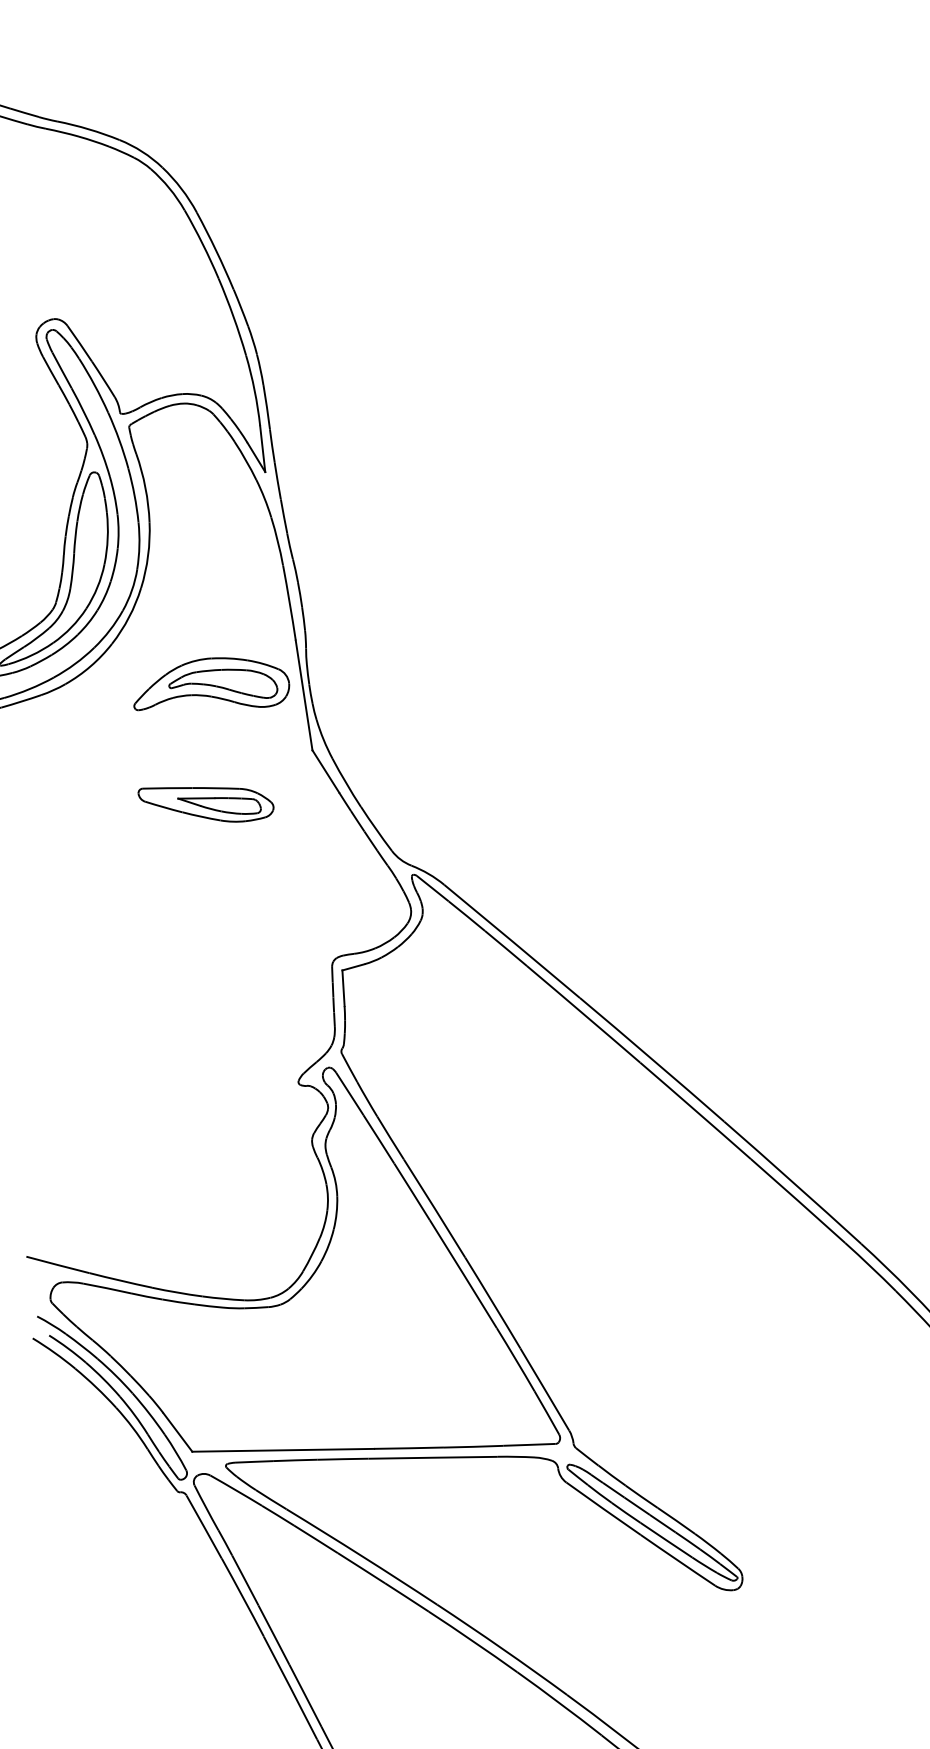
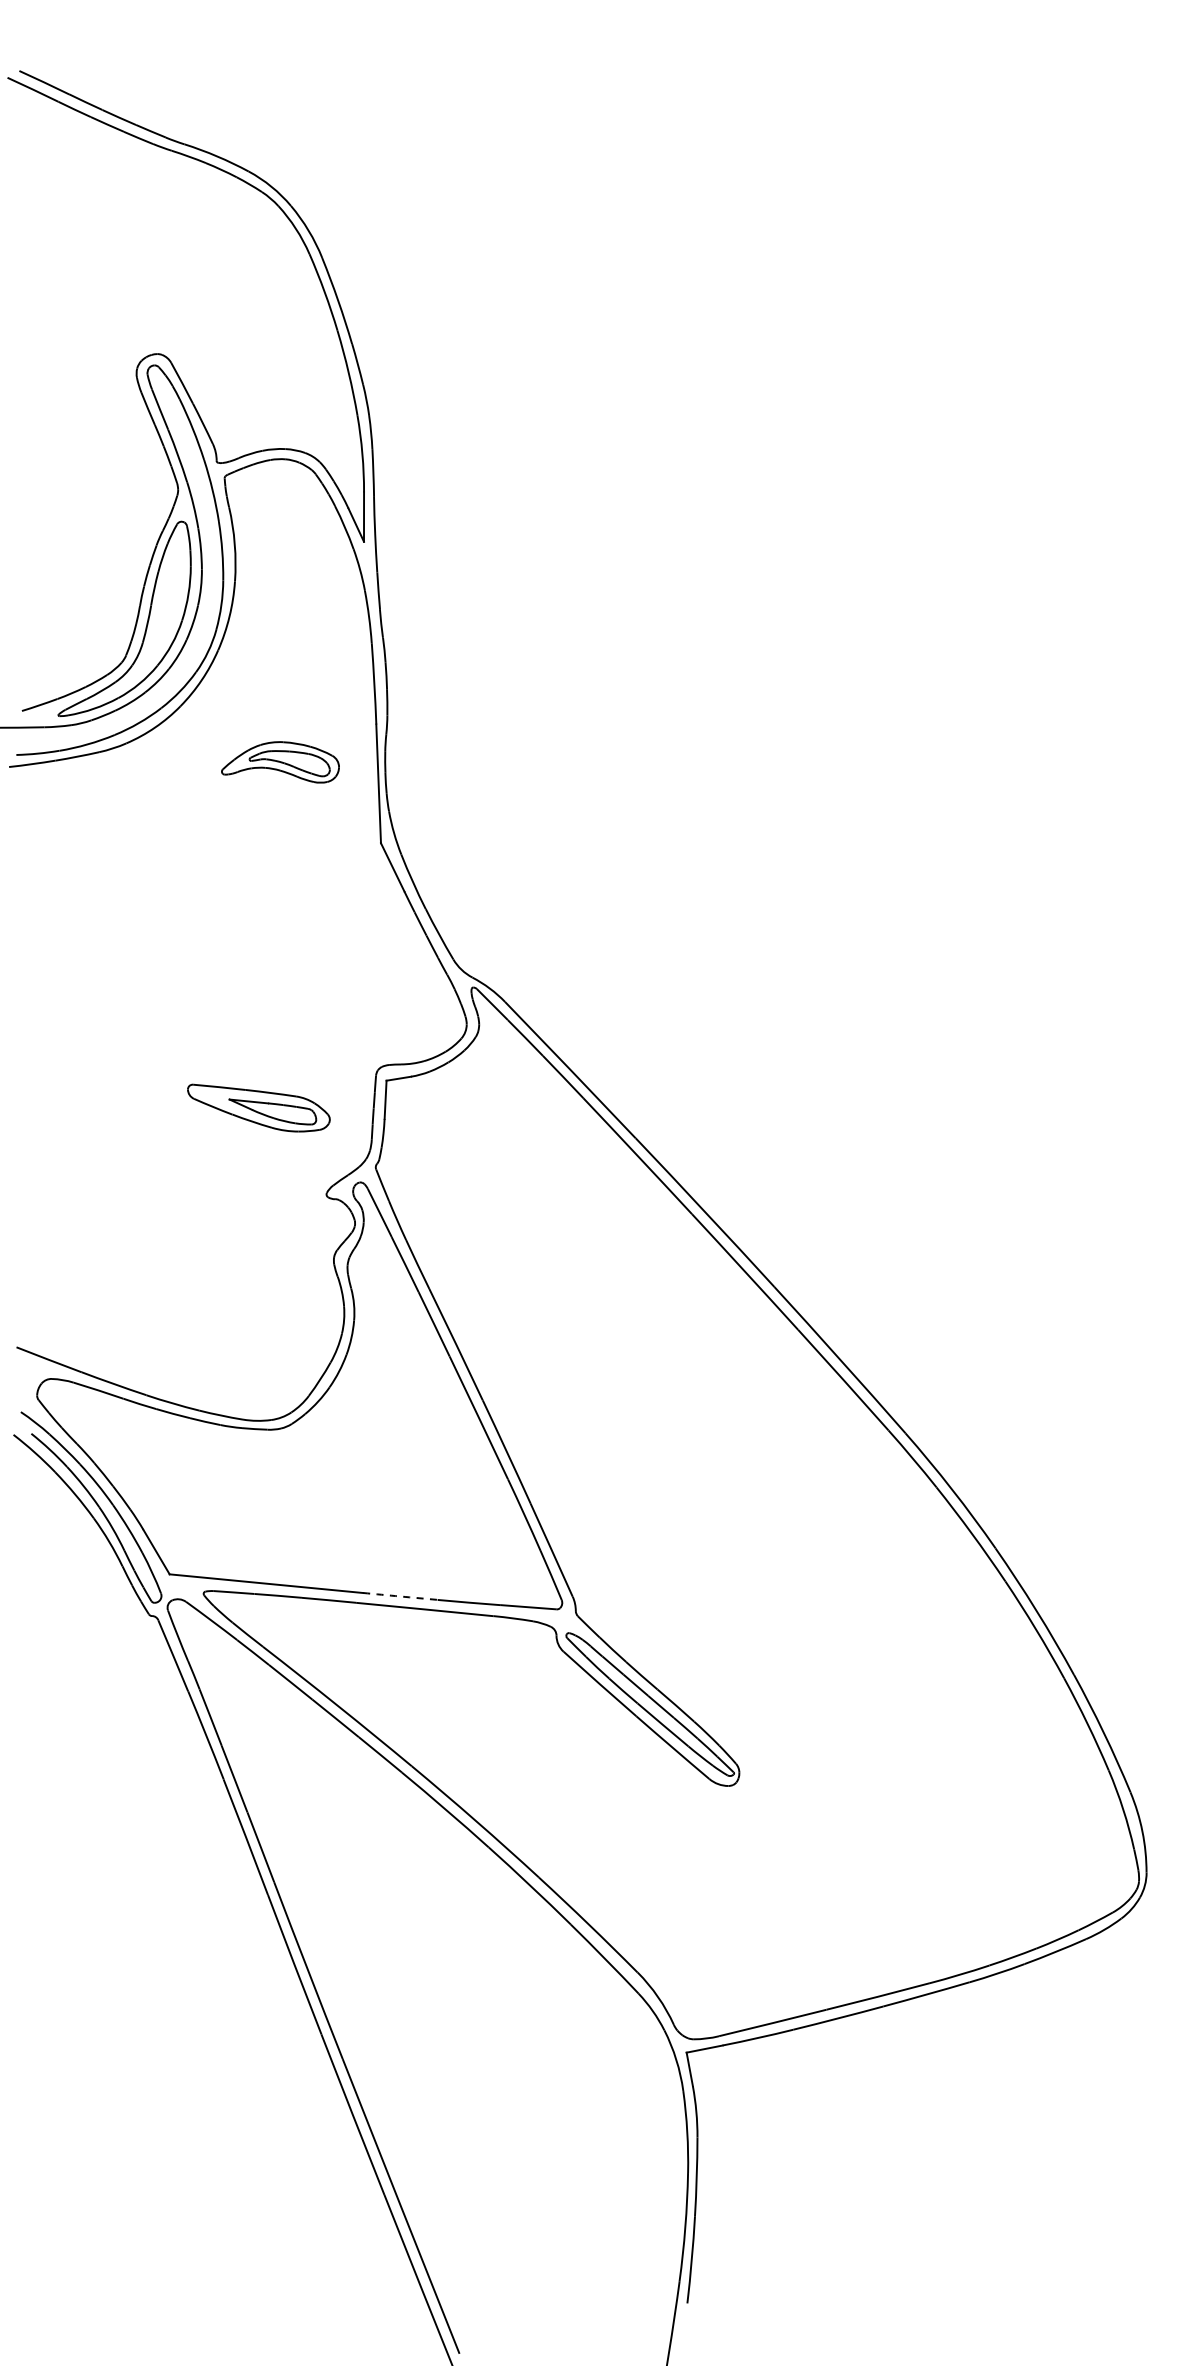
part: (210, 685) -> (280, 762), size x0.7
part: (205, 803) -> (258, 1107), moved
arc: (409, 1448) -> (400, 1596), solid -> dashed

